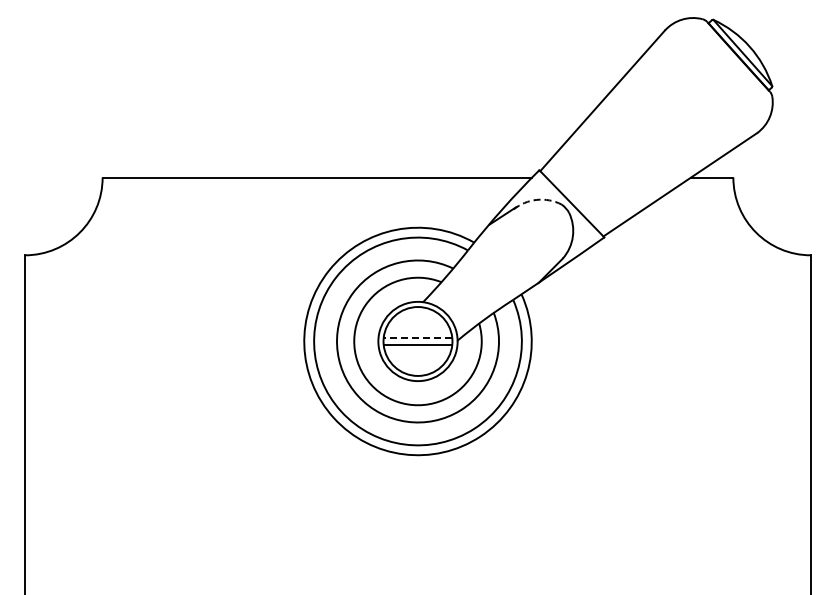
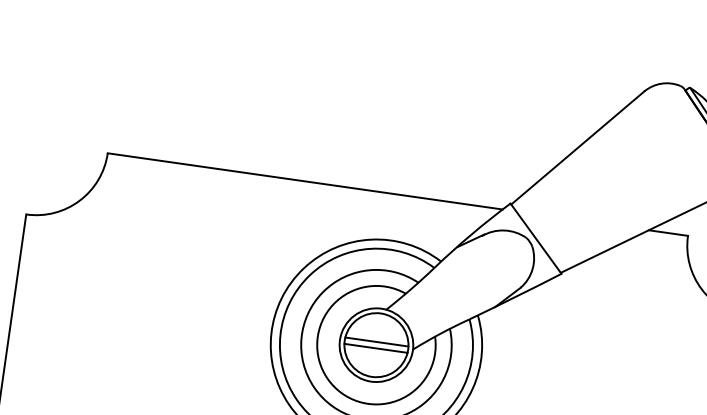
arc: (536, 199) -> (504, 230), dashed -> solid
line: (417, 338) -> (376, 342), dashed -> solid

